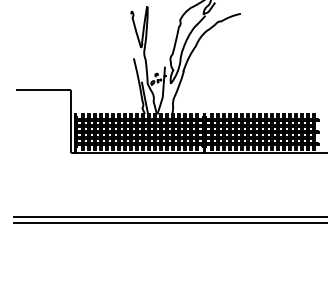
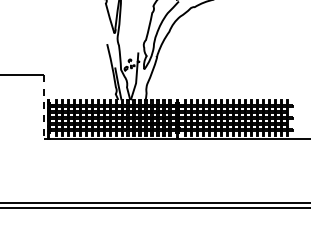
line: (70, 121) -> (43, 107), solid -> dashed

